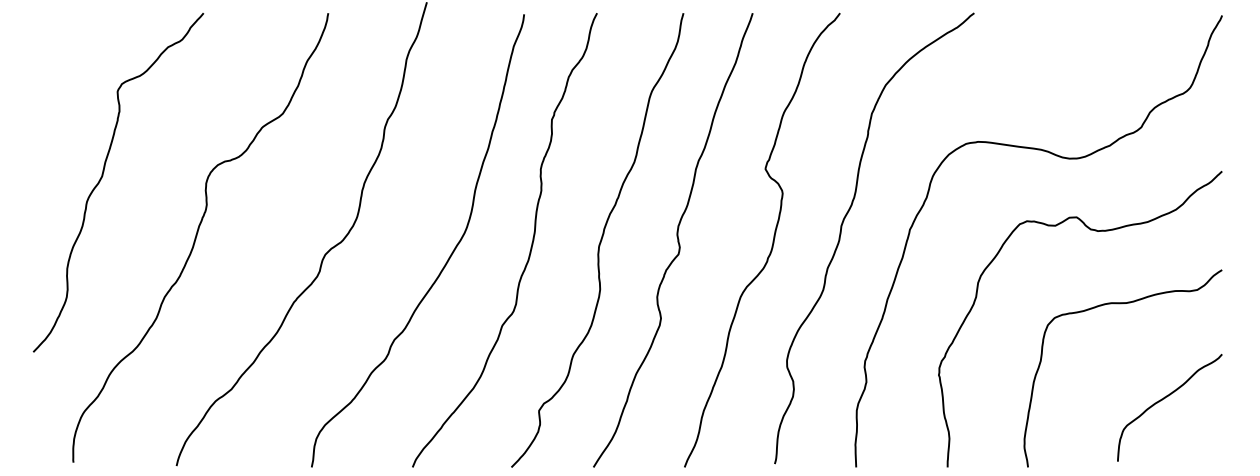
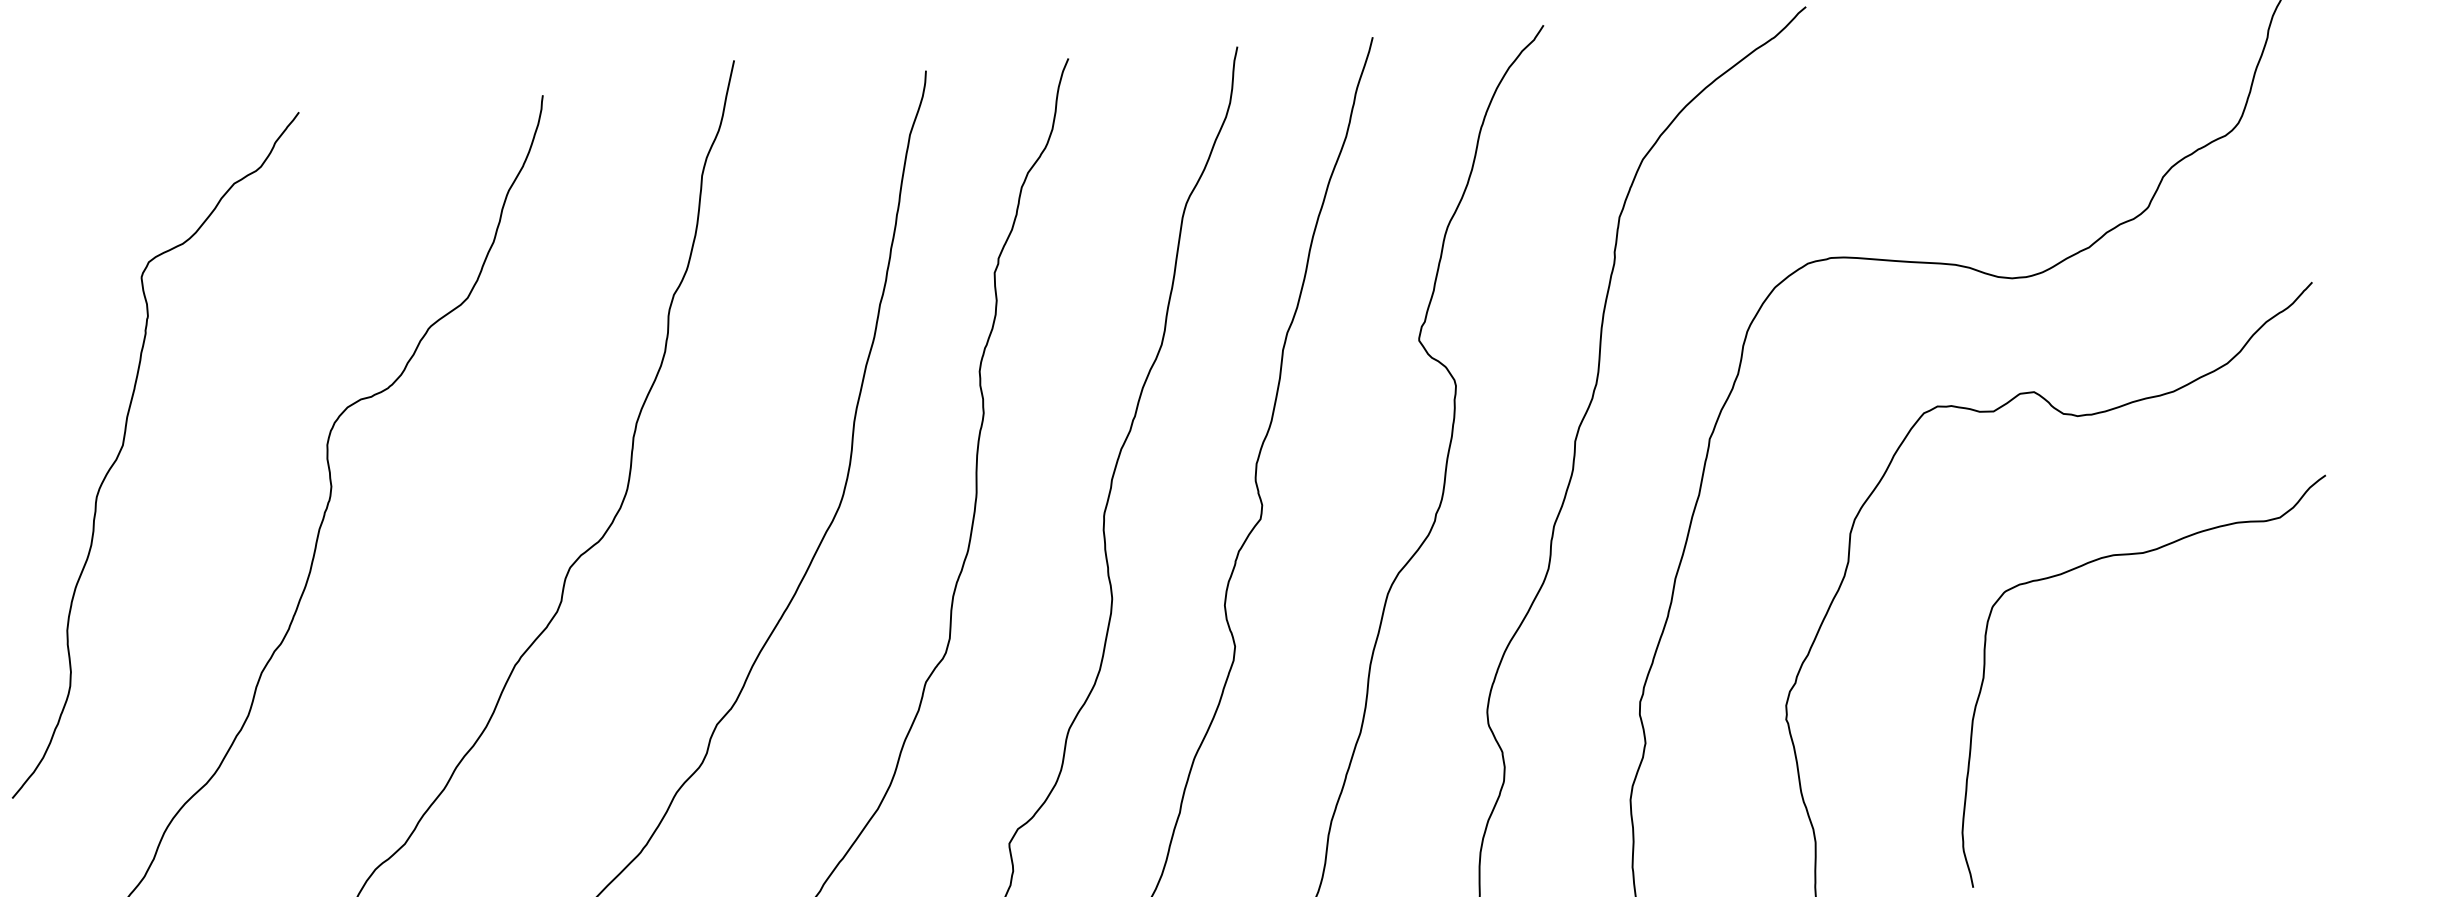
curve: (1164, 399) -> (2230, 736), removed

